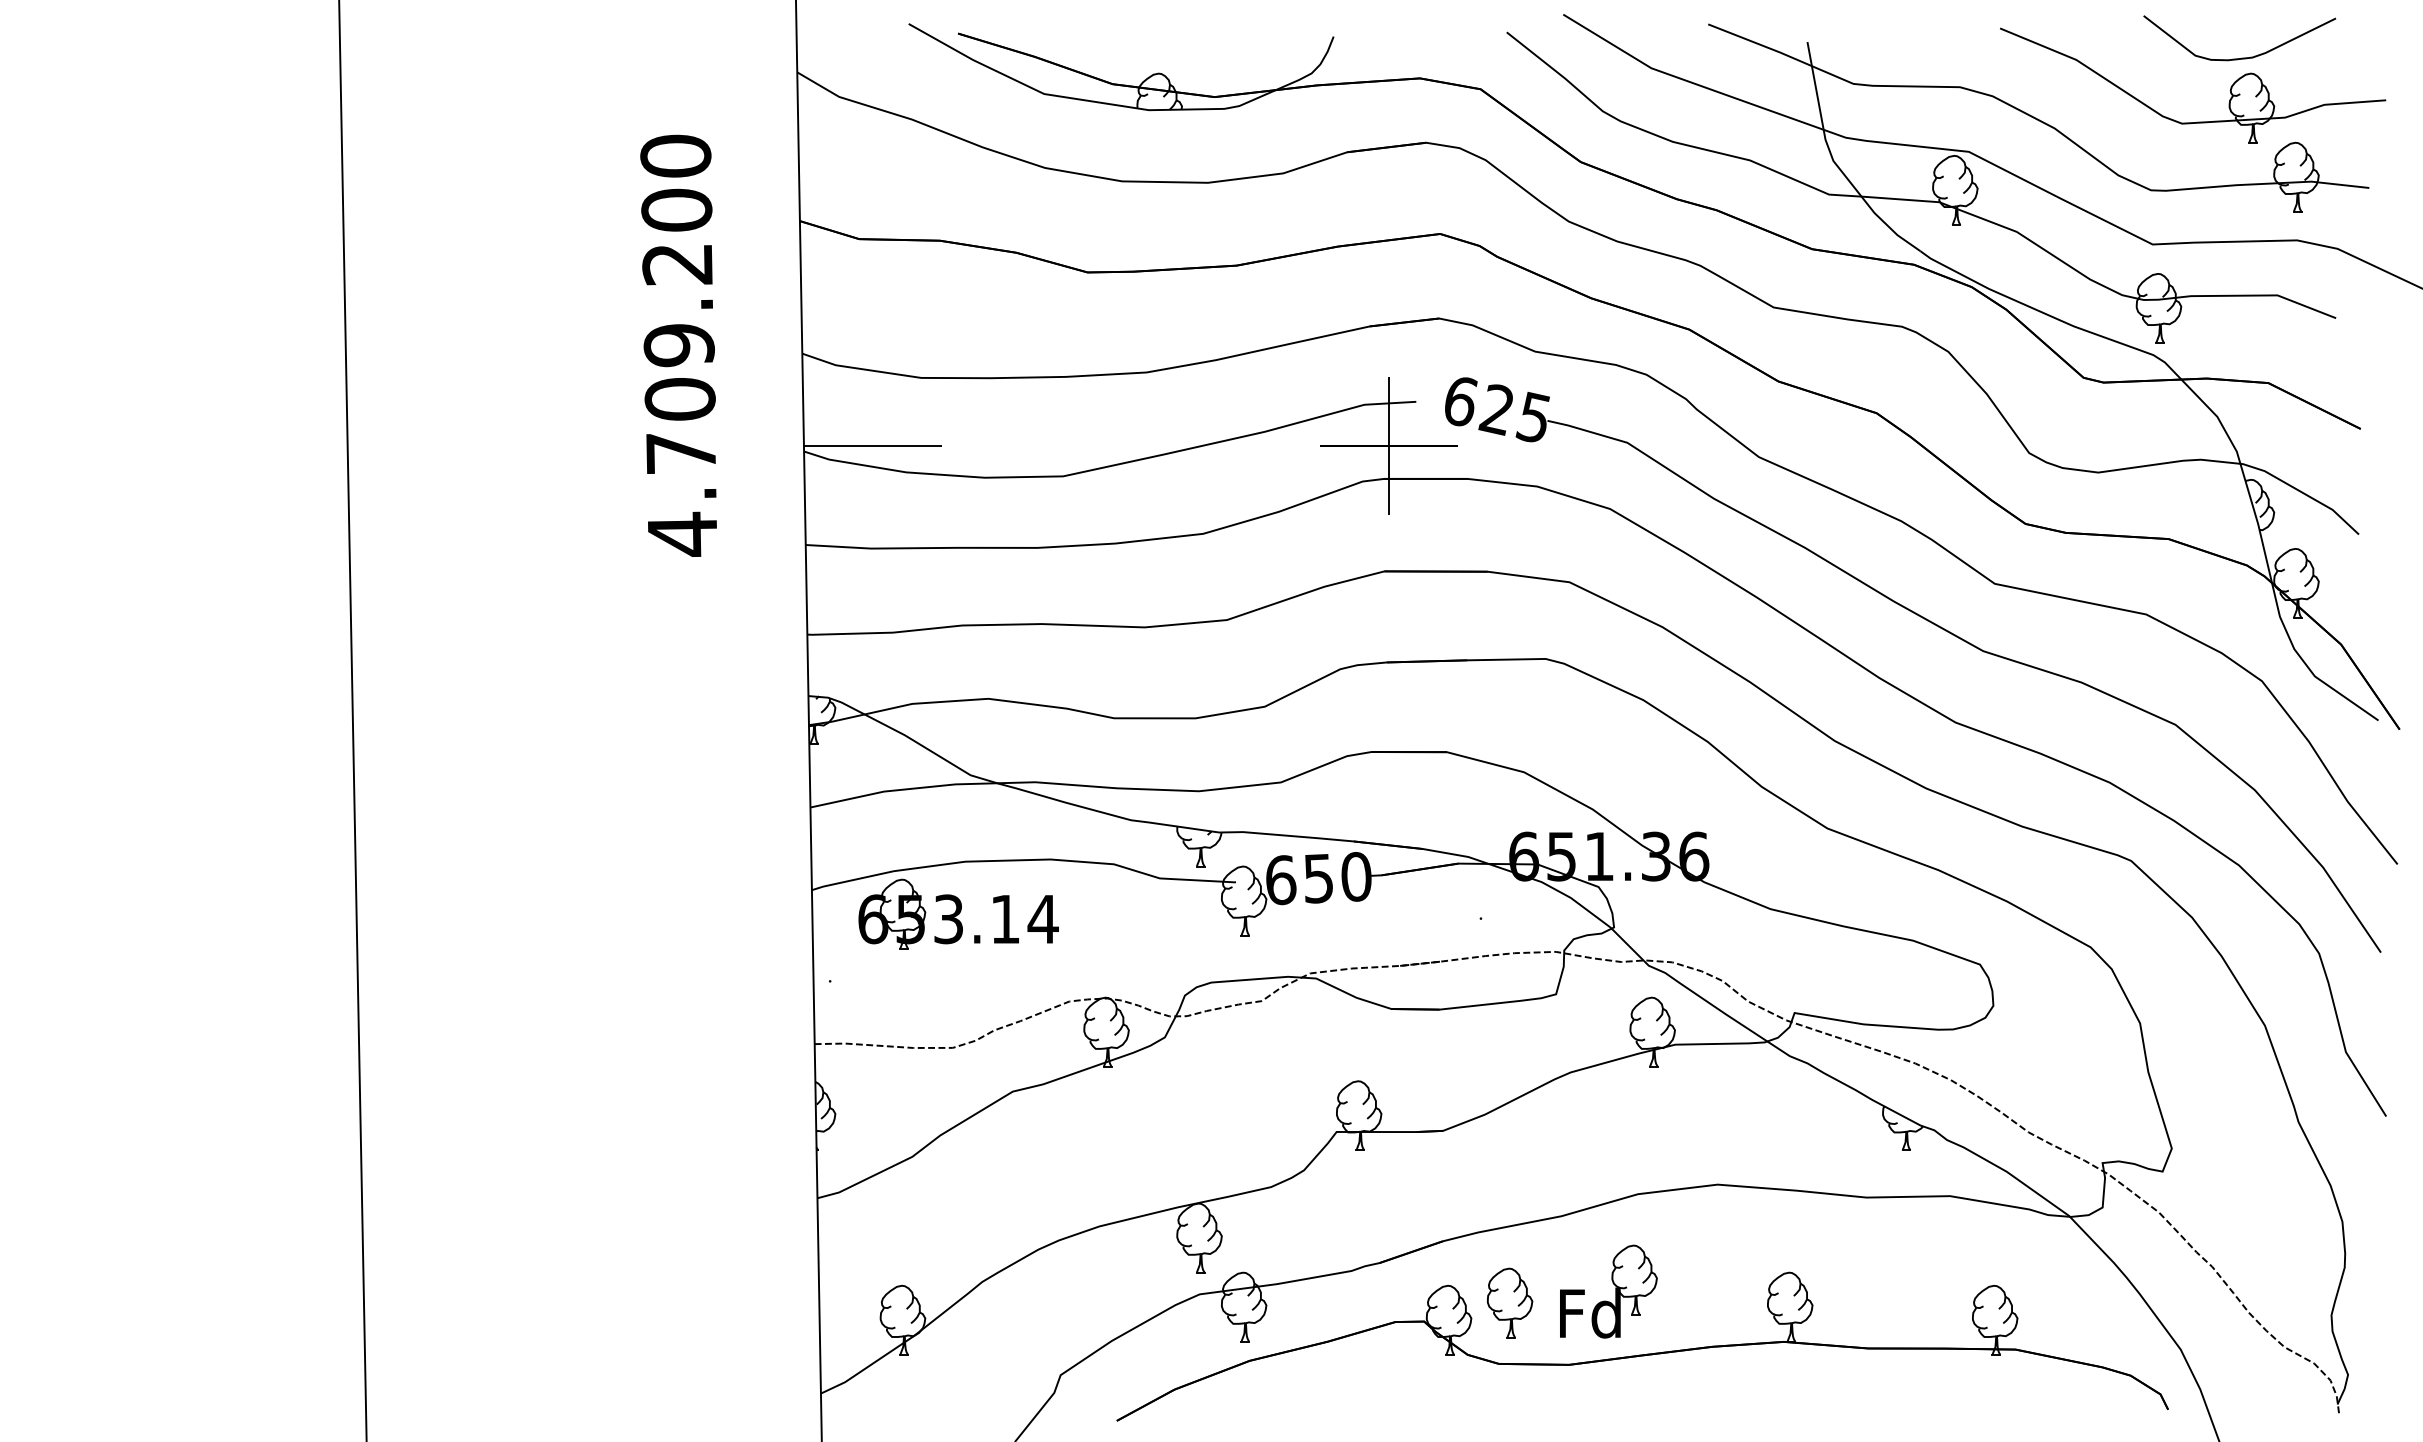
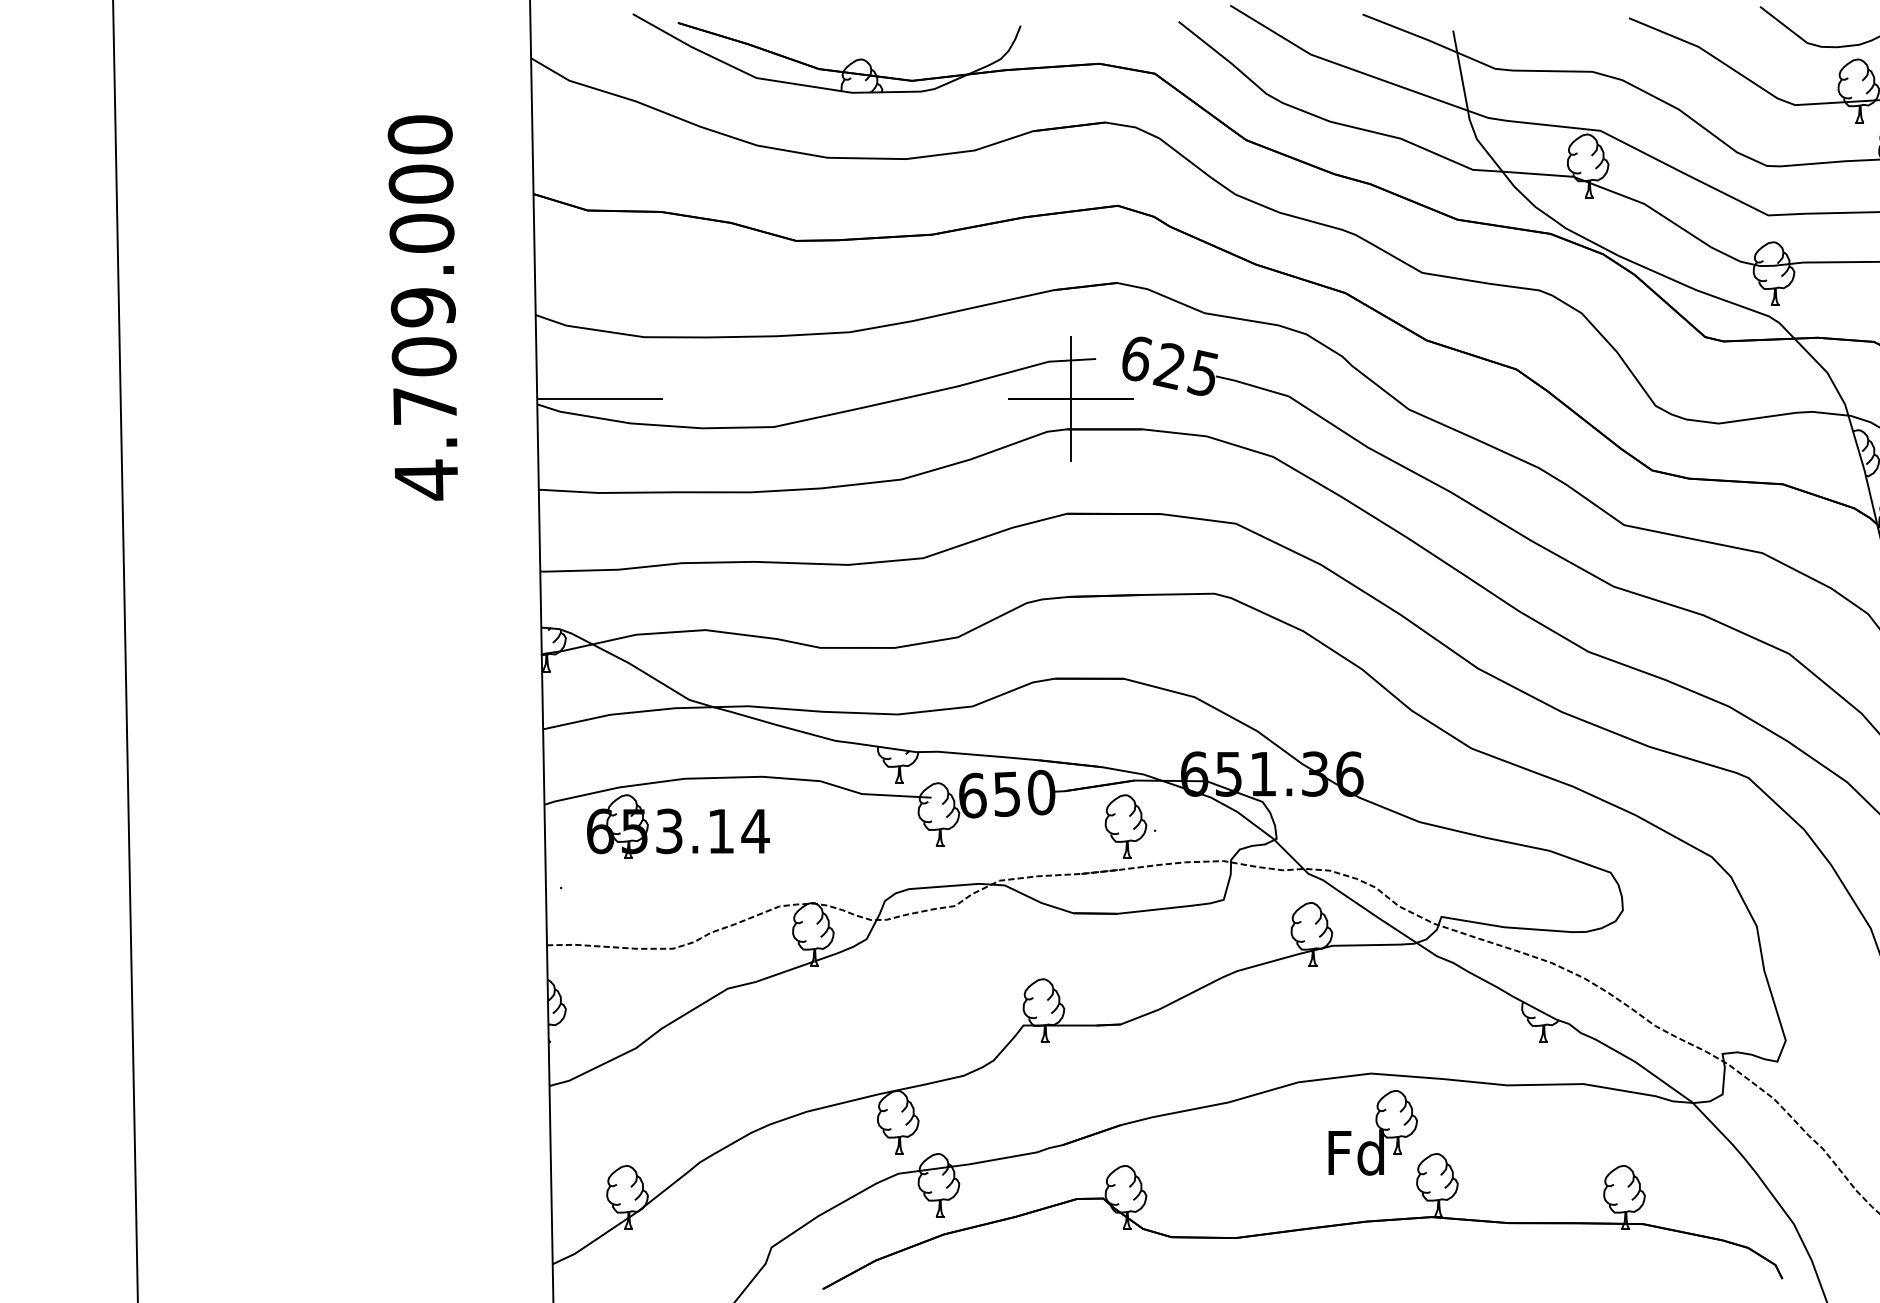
text: (677, 264) -> (421, 233), 4.709.200 -> 4.709.000
part: (1615, 1291) -> (1379, 1132), moved
part: (1510, 1302) -> (1126, 826), moved

